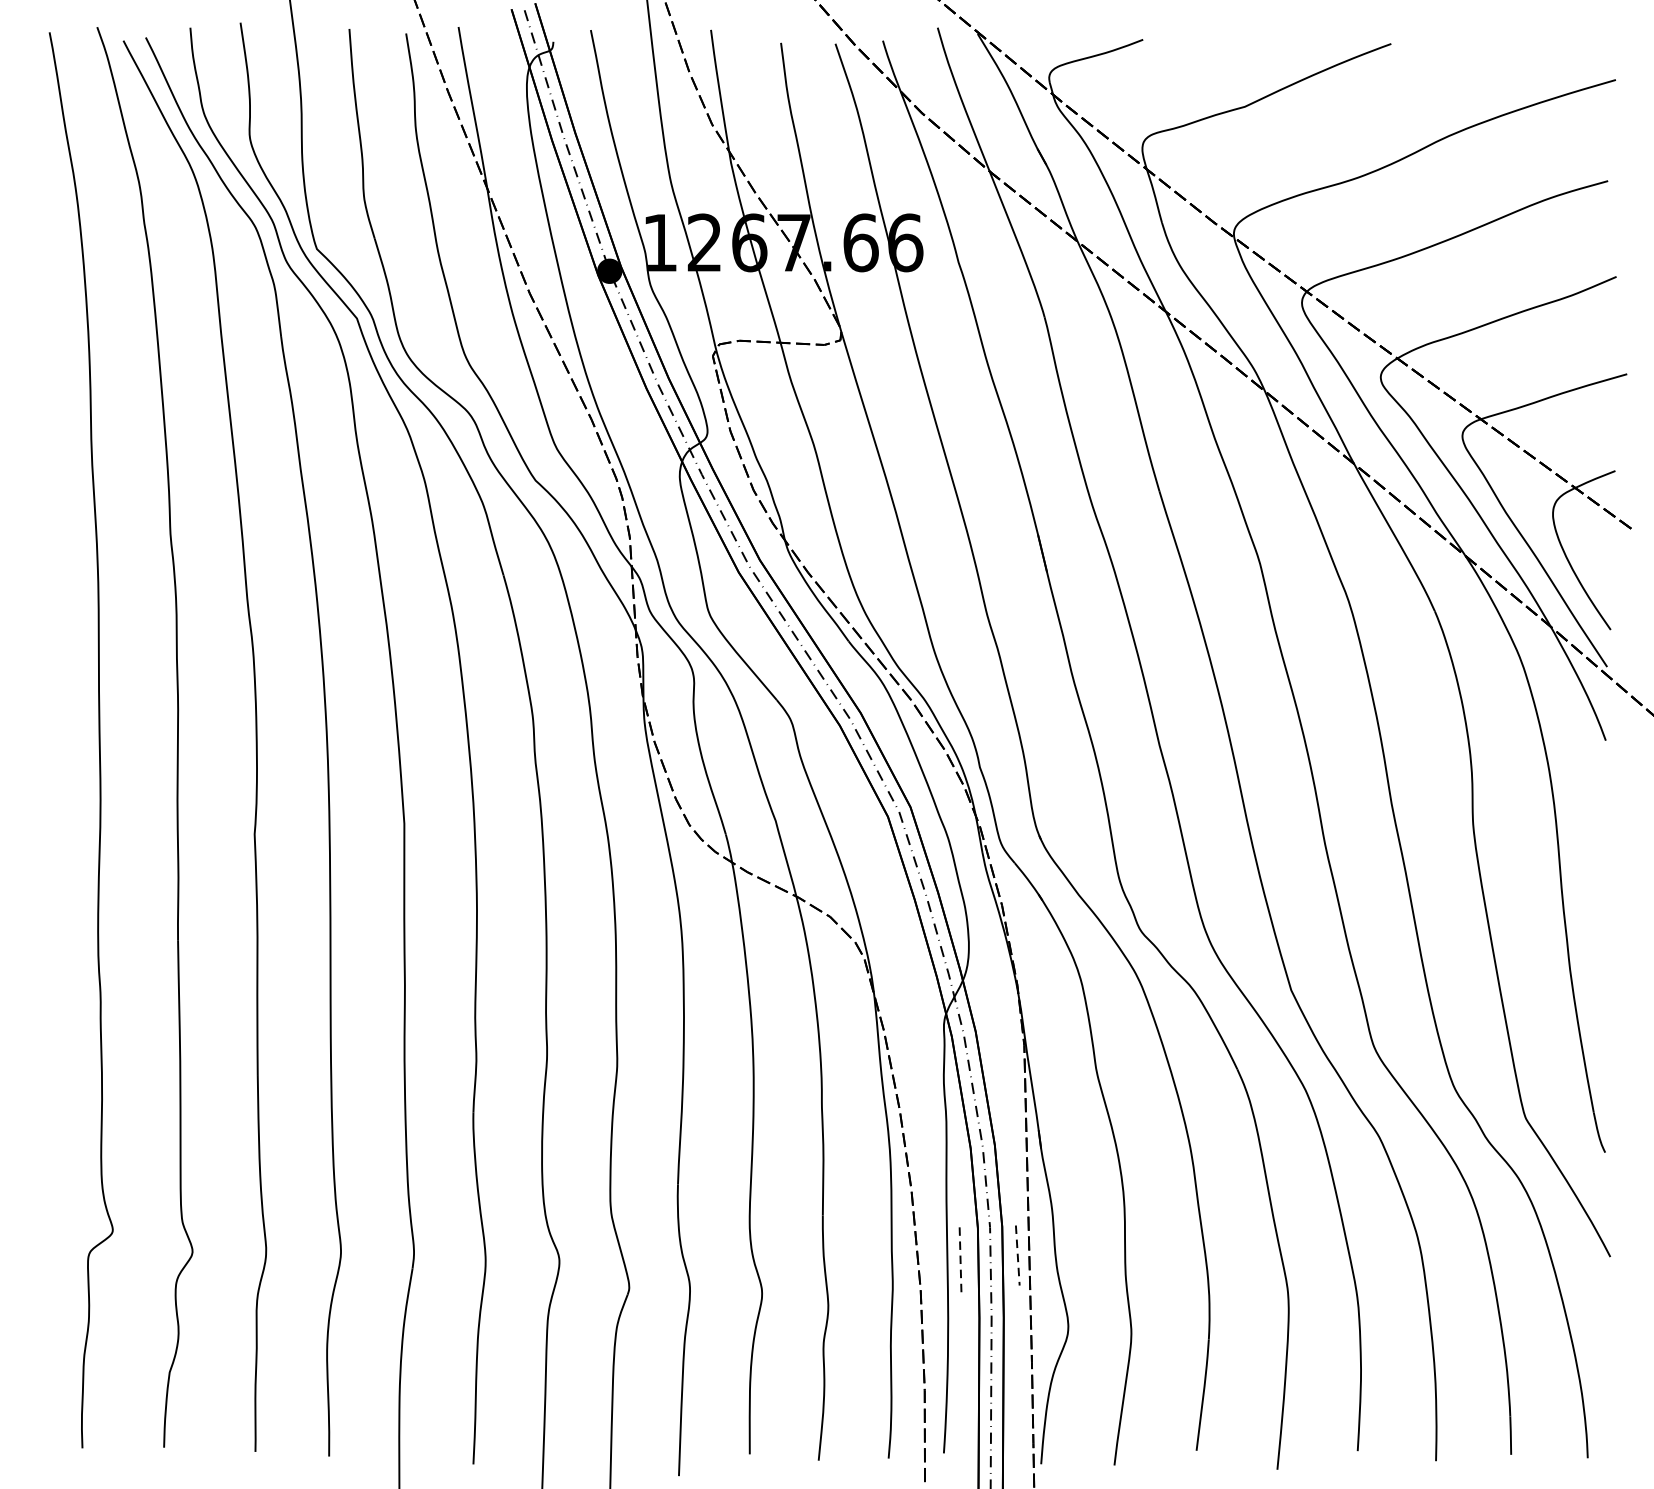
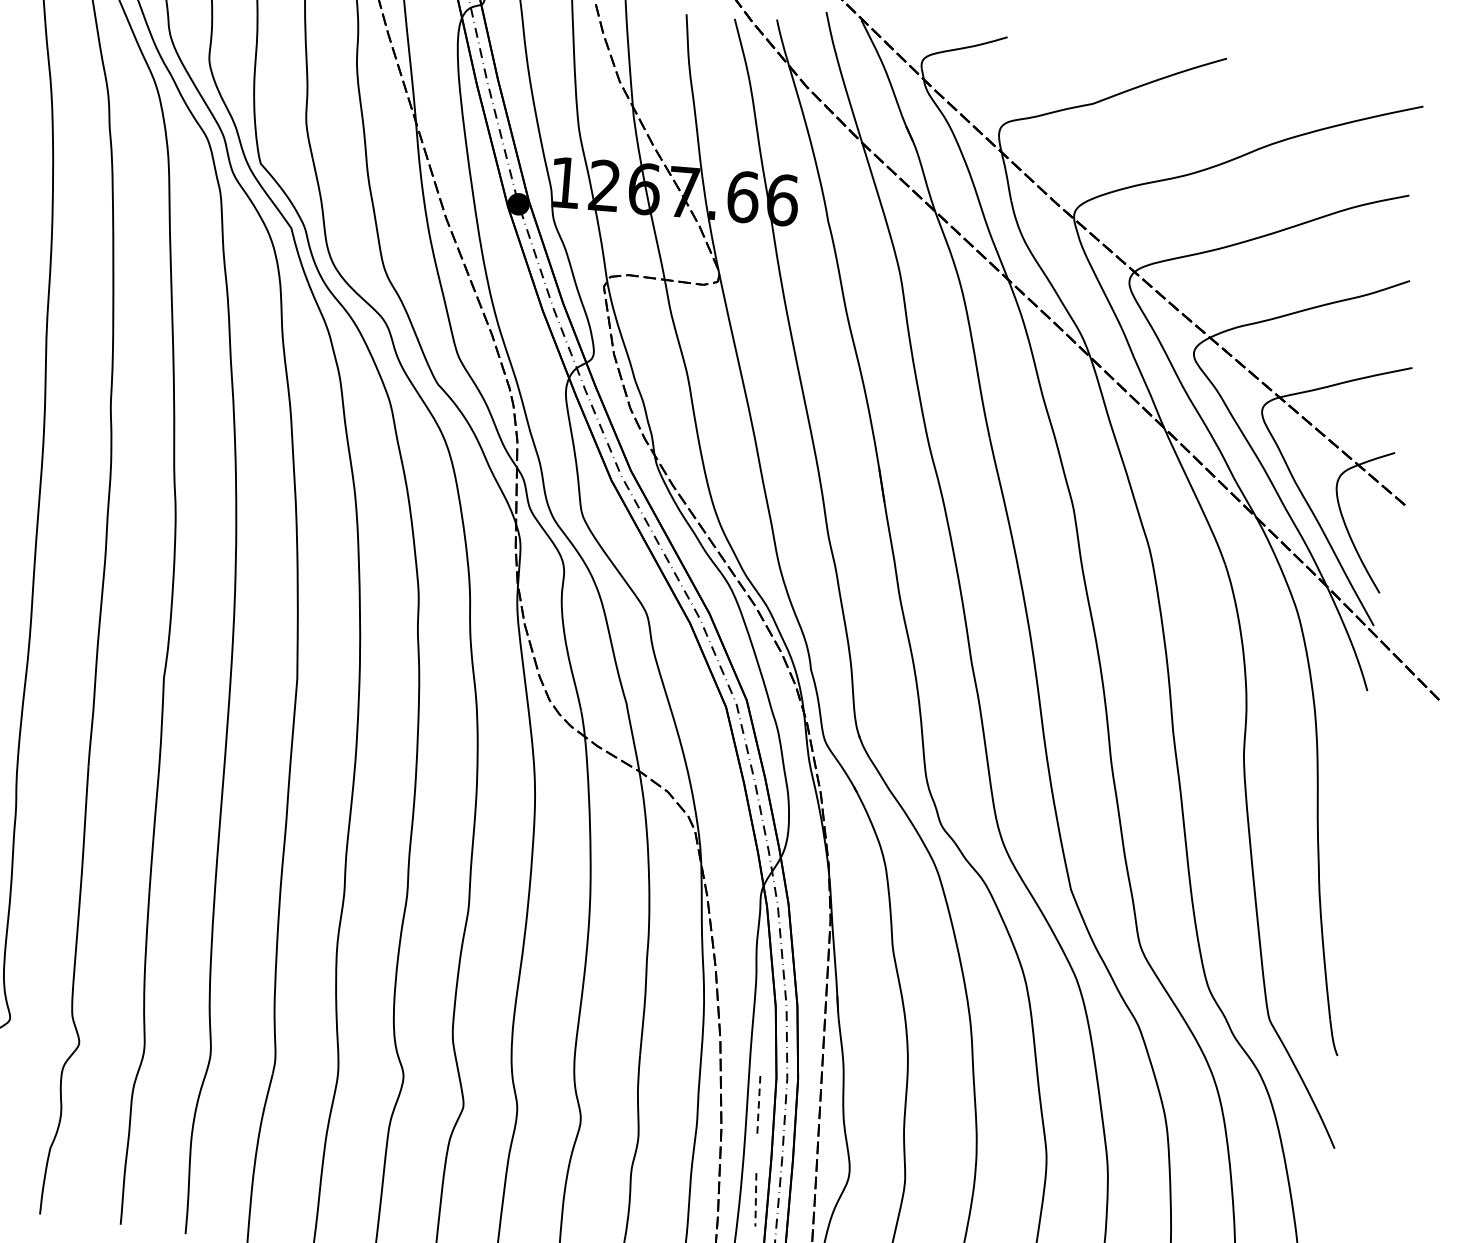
line: (1017, 1255) -> (755, 1199), moved

